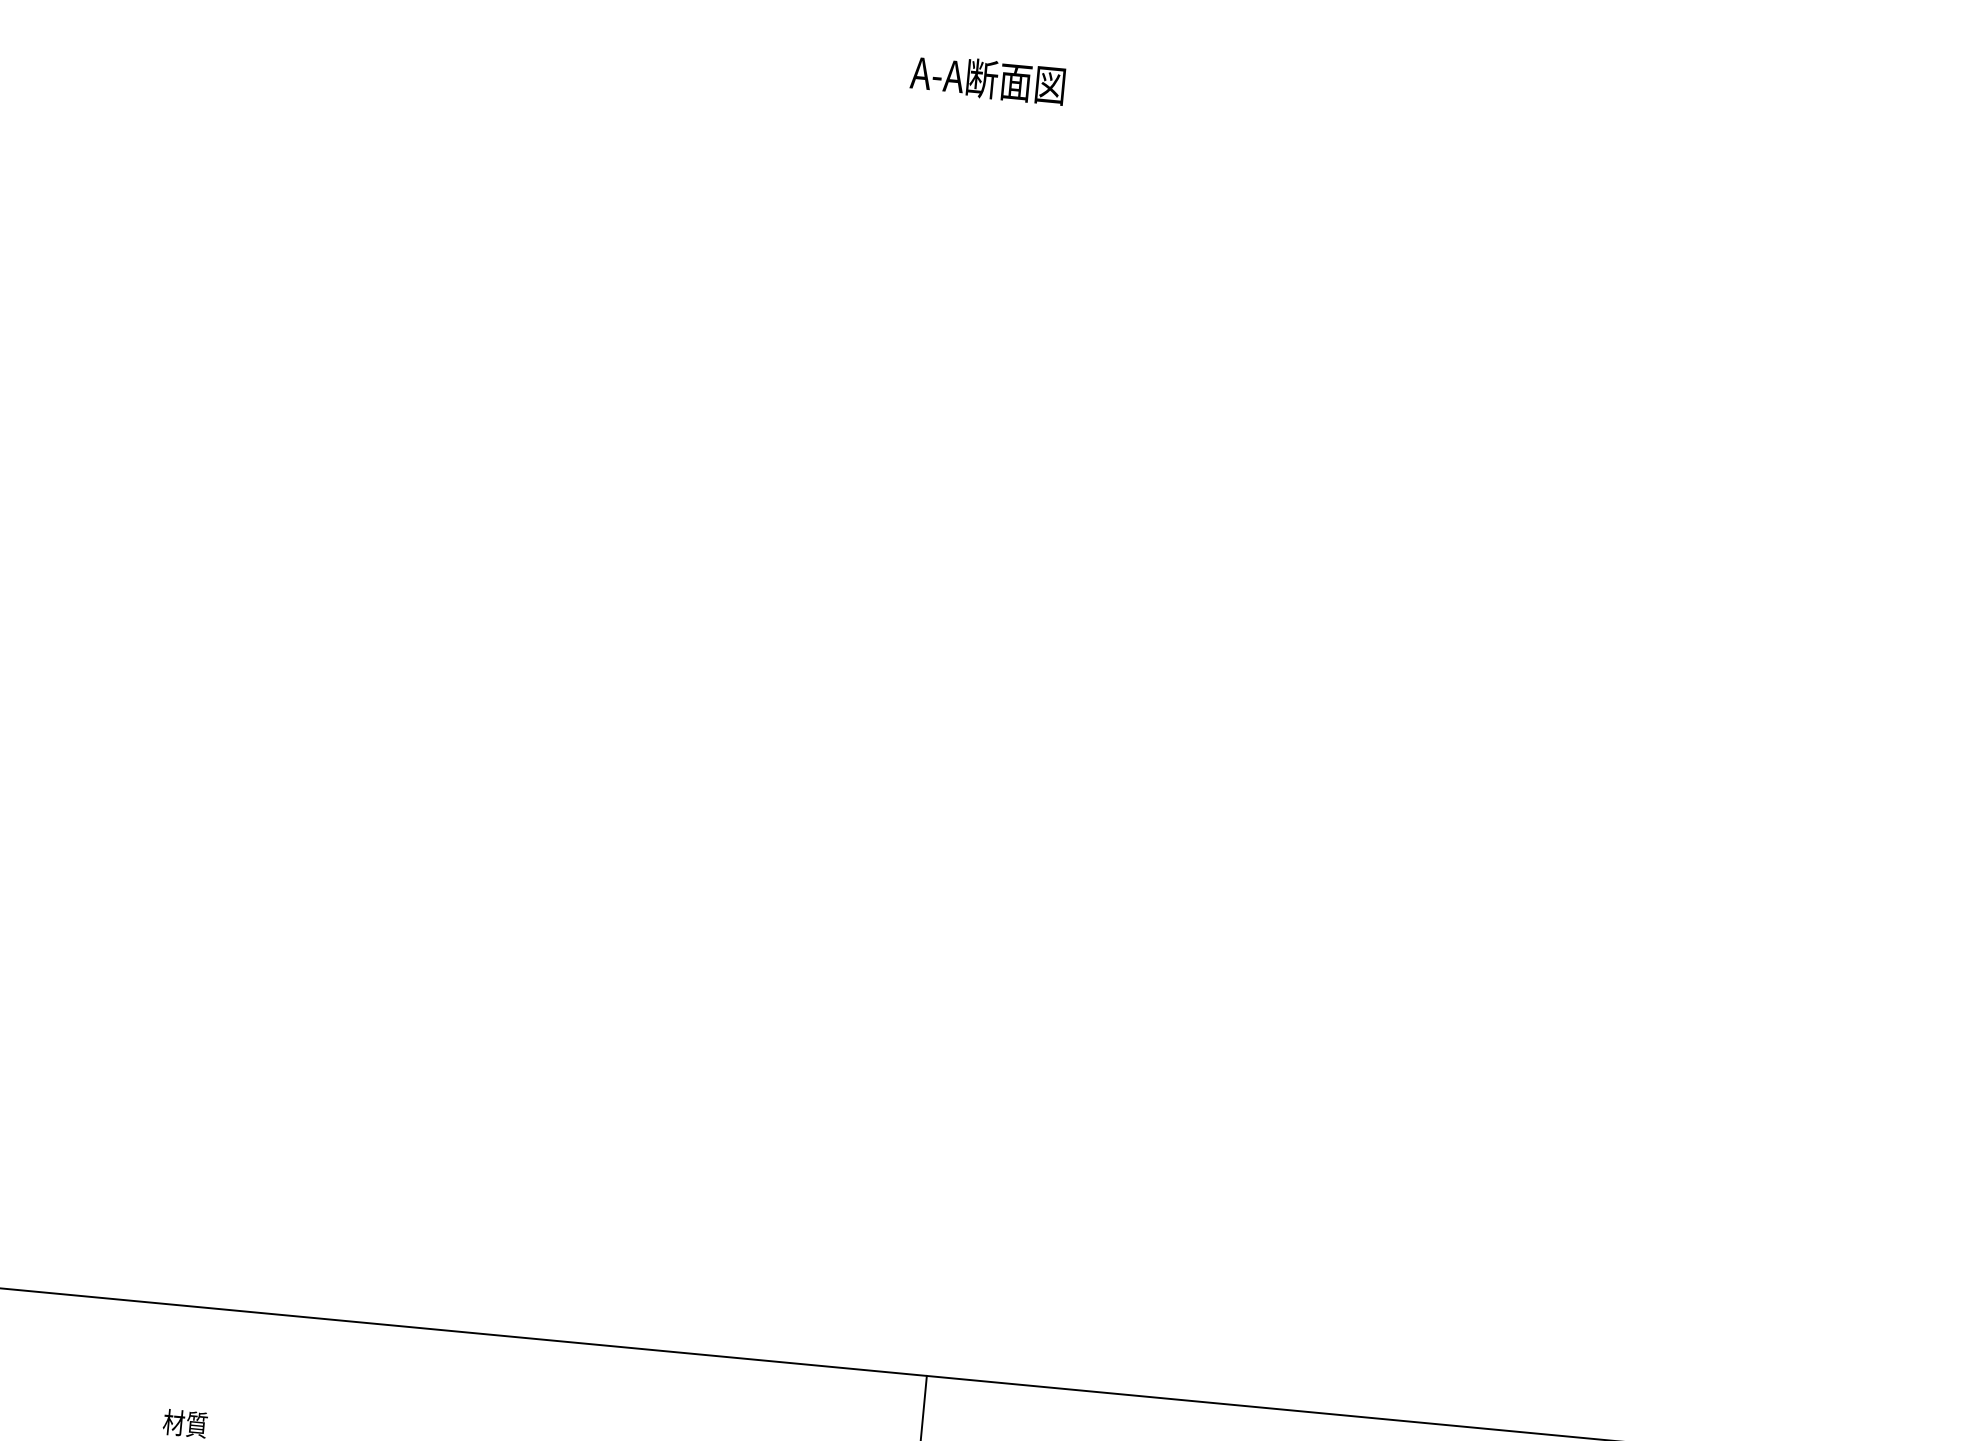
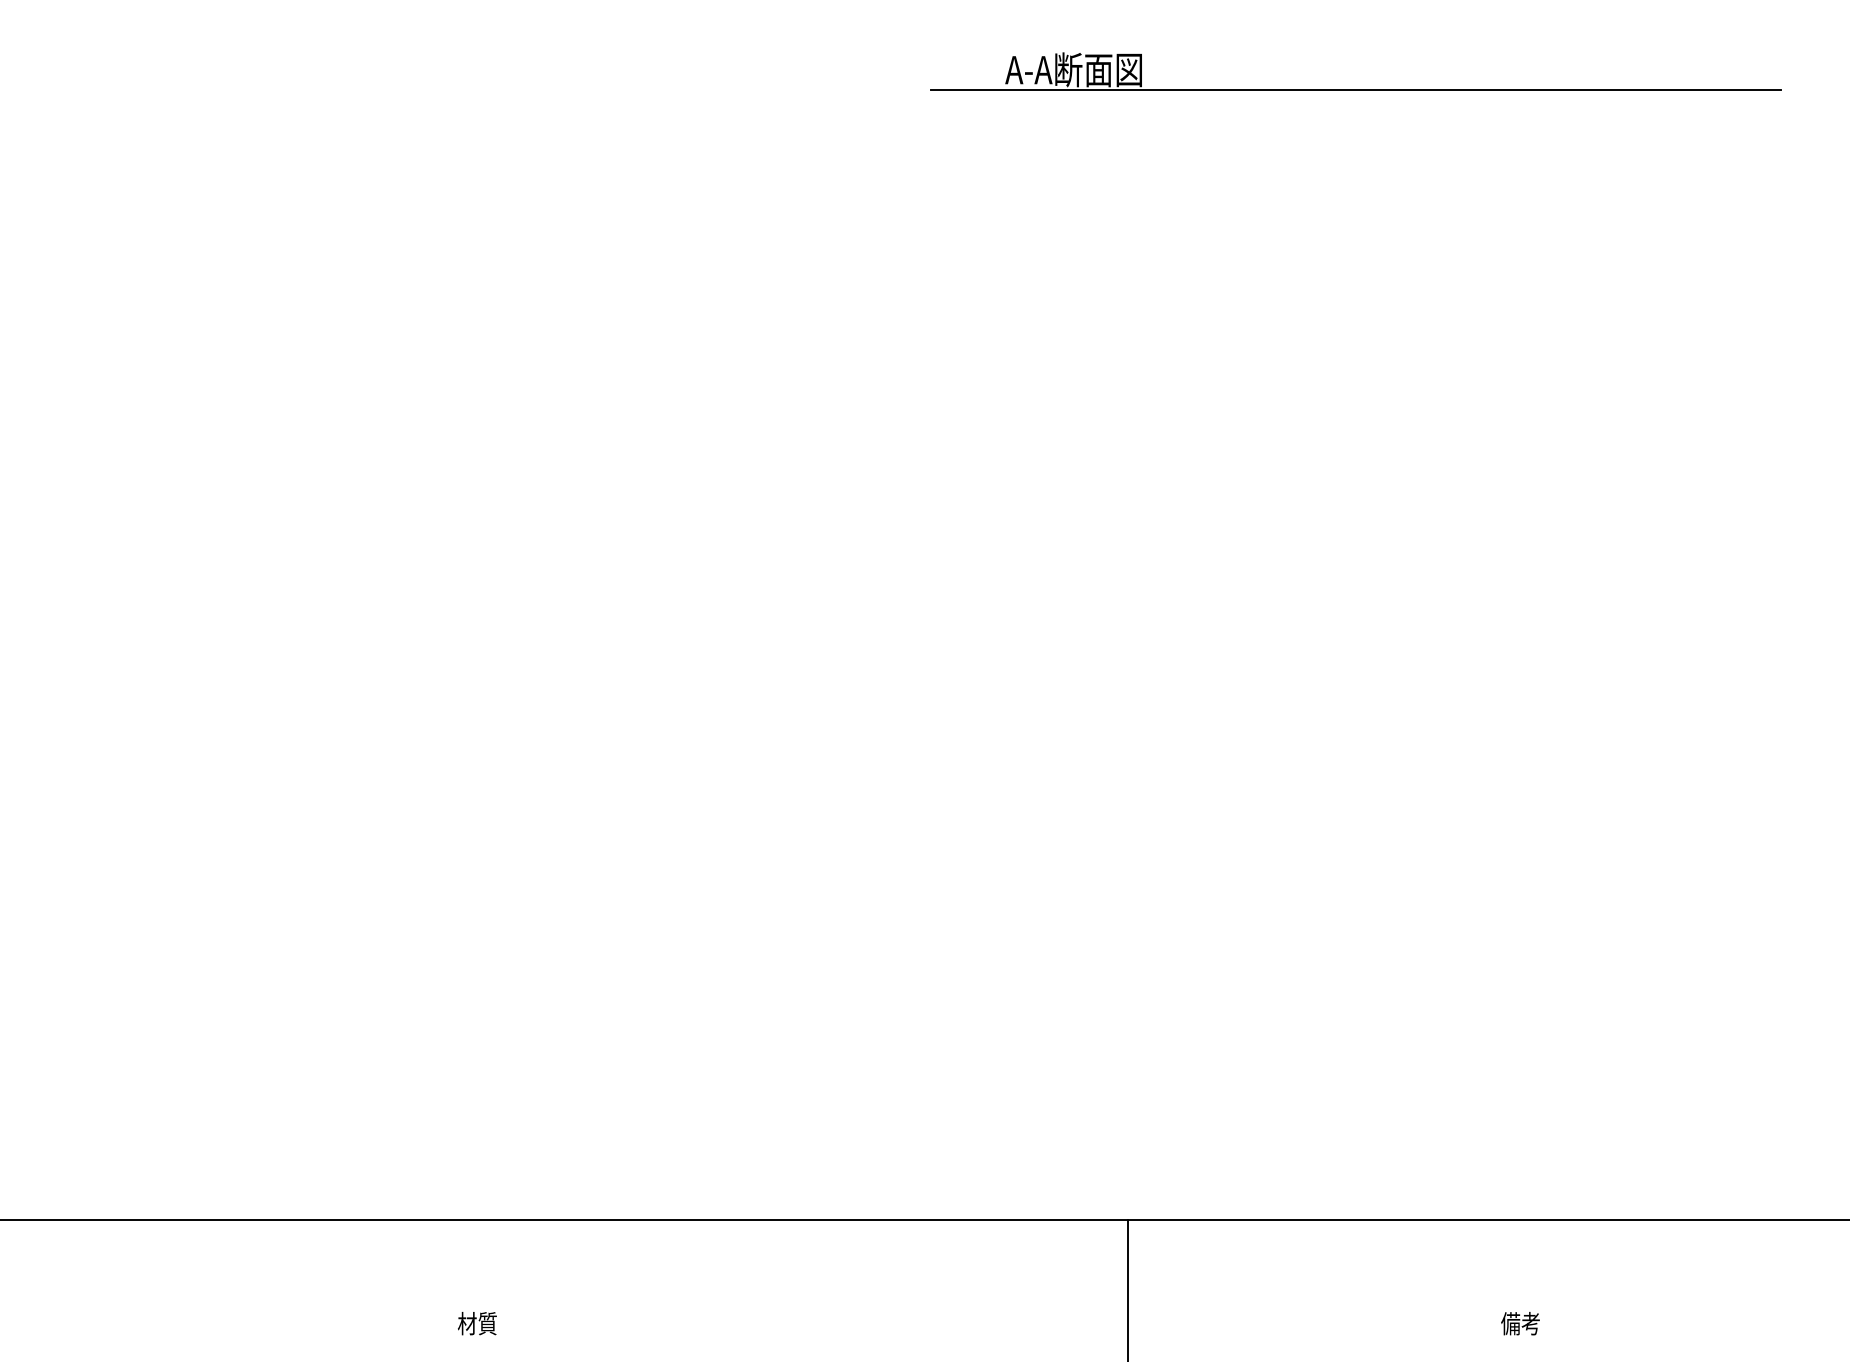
line: (1302, 131) -> (1355, 89), added

